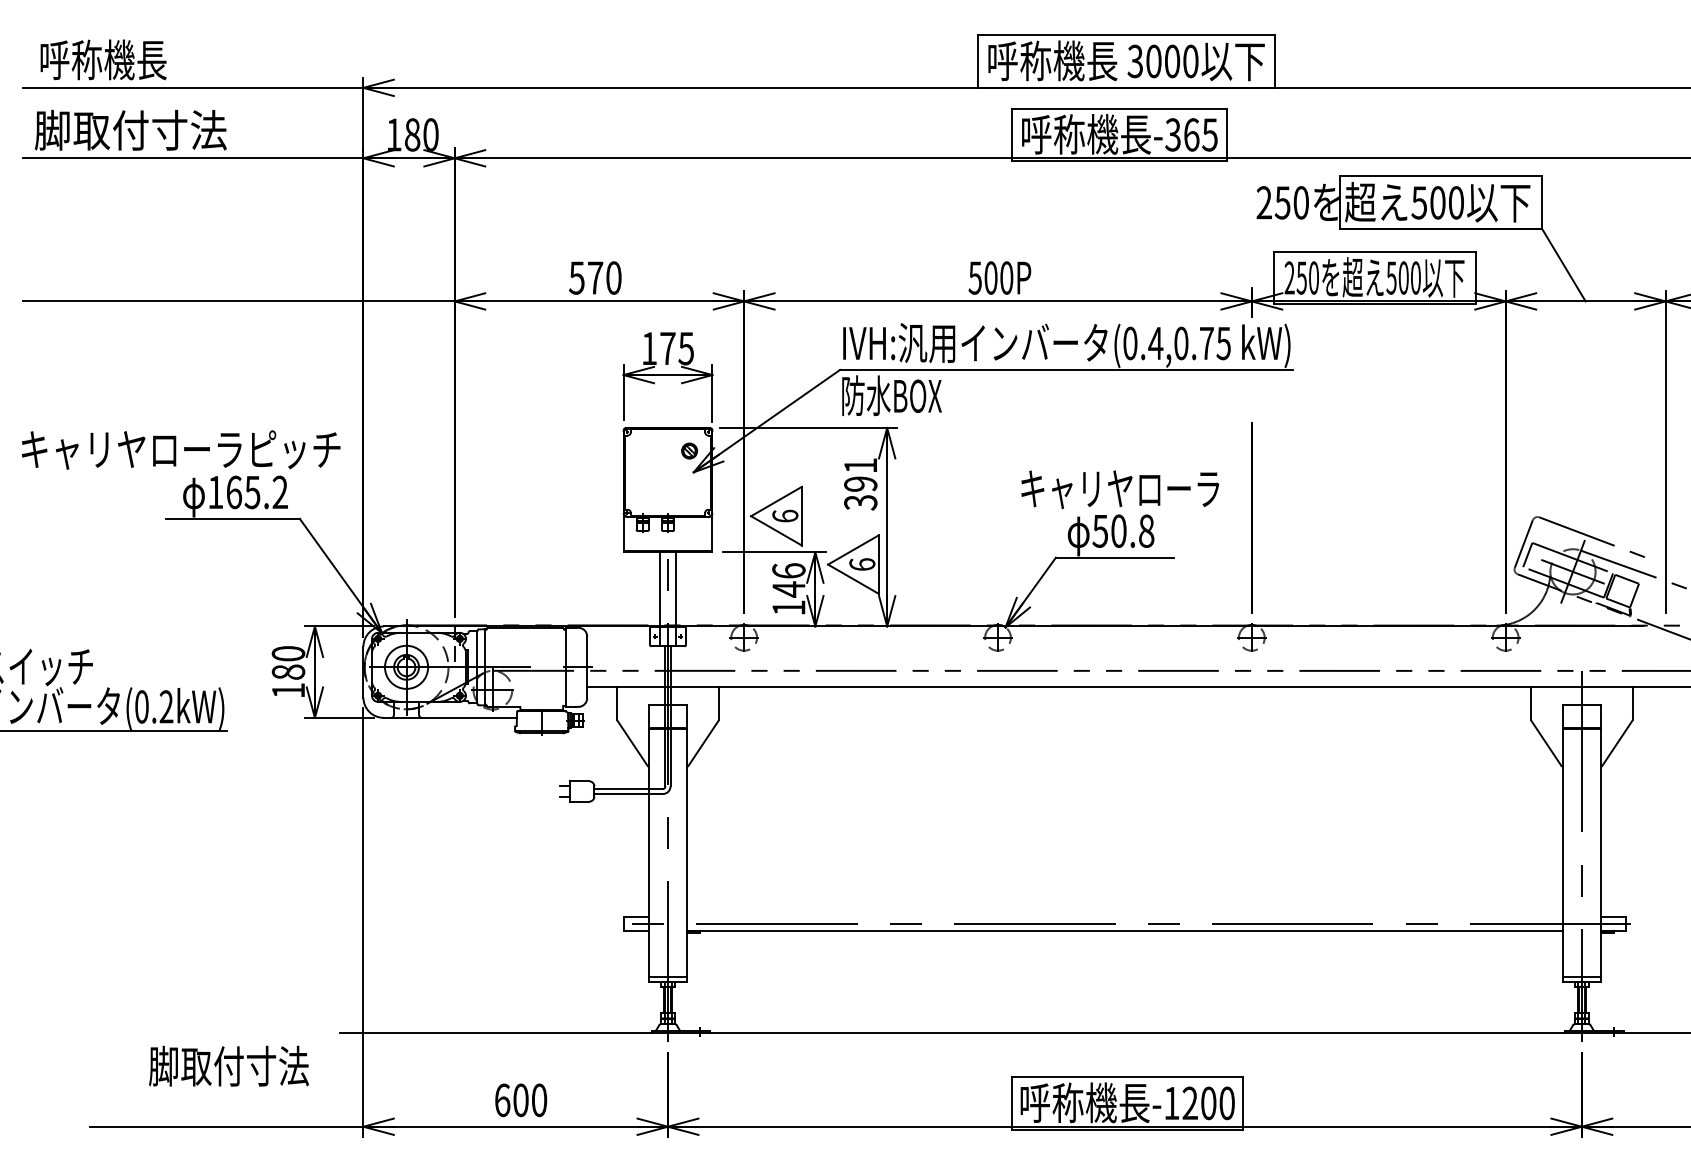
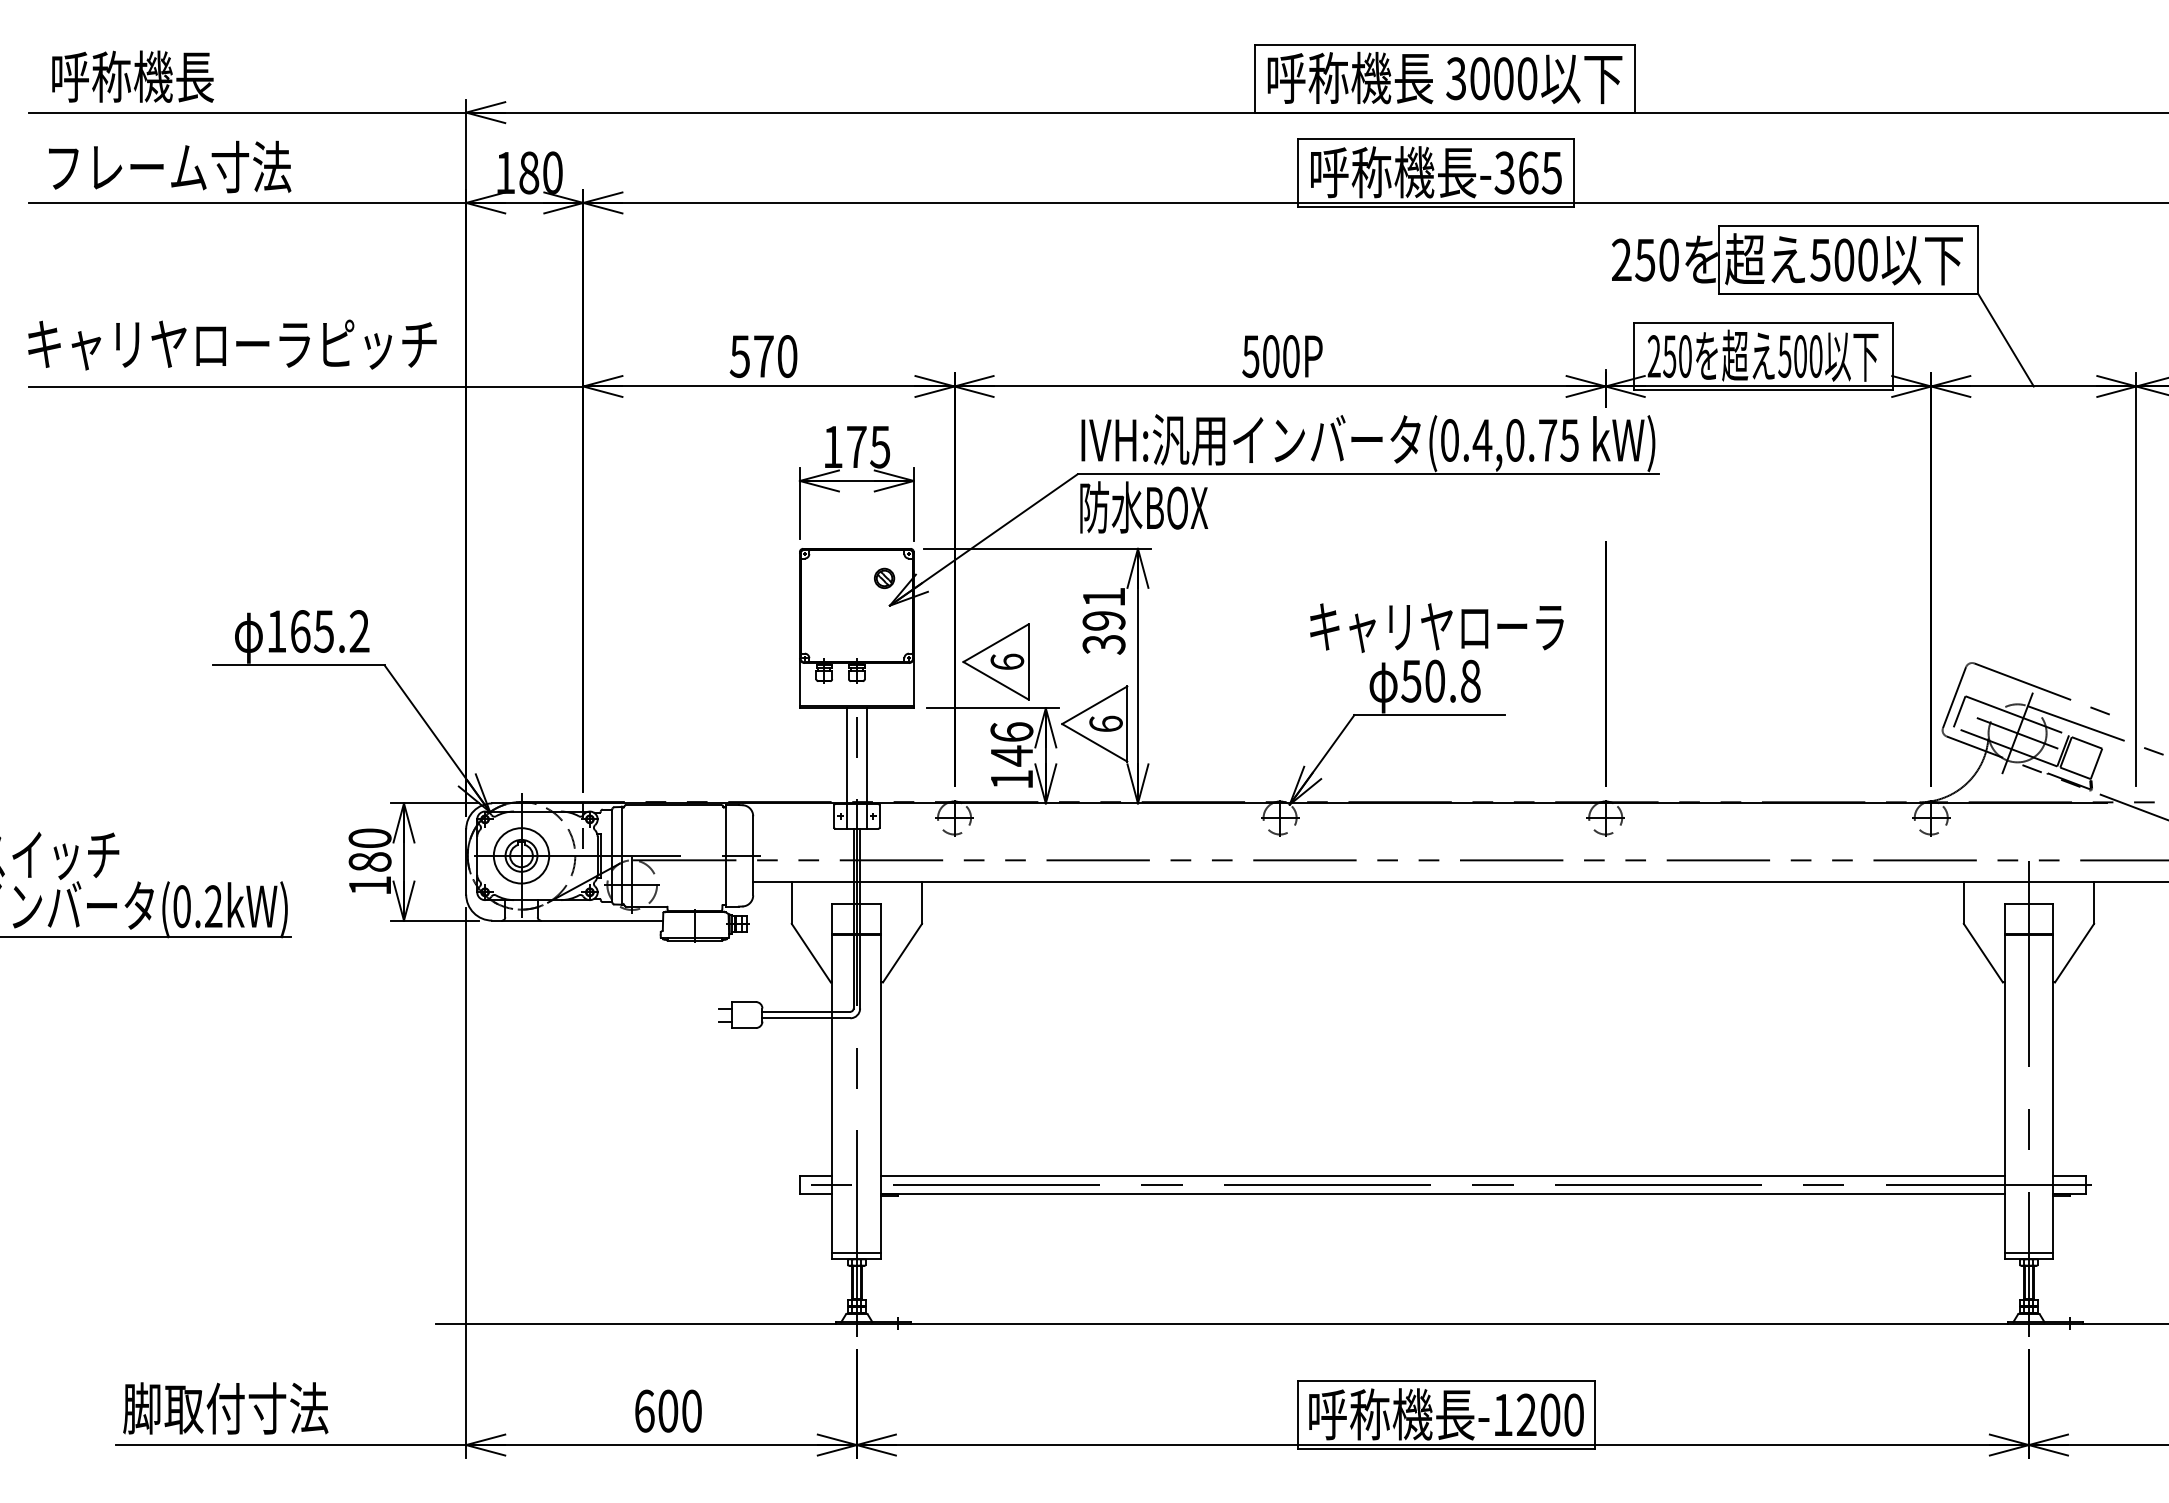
text: (130, 130) -> (167, 167), 脚取付寸法 -> フレーム寸法
text: (181, 449) -> (232, 344), moved
line: (1124, 917) -> (1442, 1176), added
text: (228, 1065) -> (225, 1407), moved

